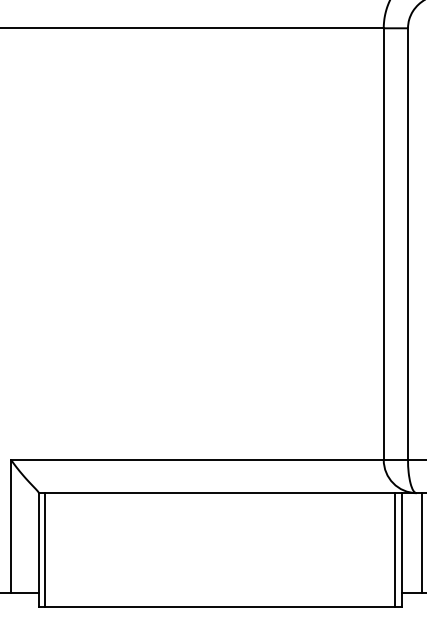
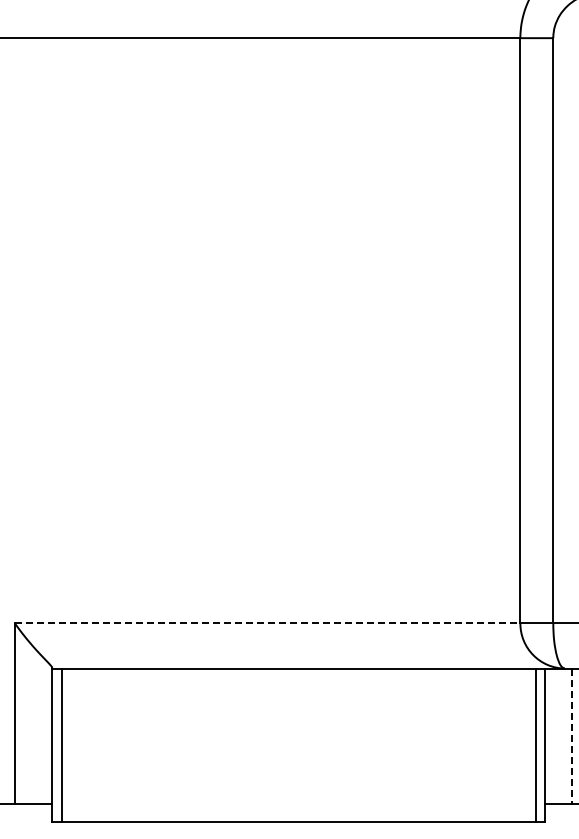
line: (197, 459) -> (267, 623), solid -> dashed
line: (422, 543) -> (572, 736), solid -> dashed

